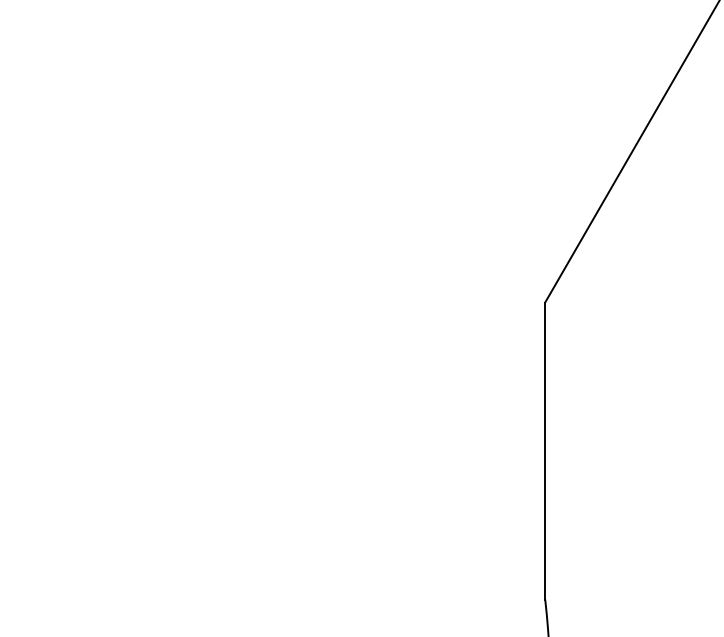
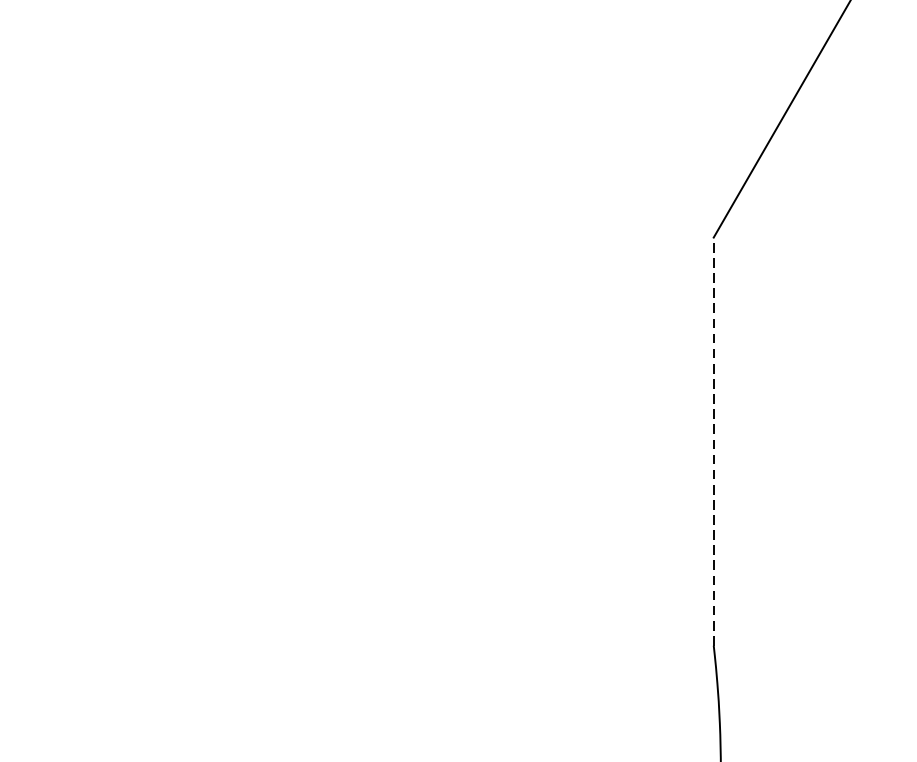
line: (545, 450) -> (714, 440), solid -> dashed

